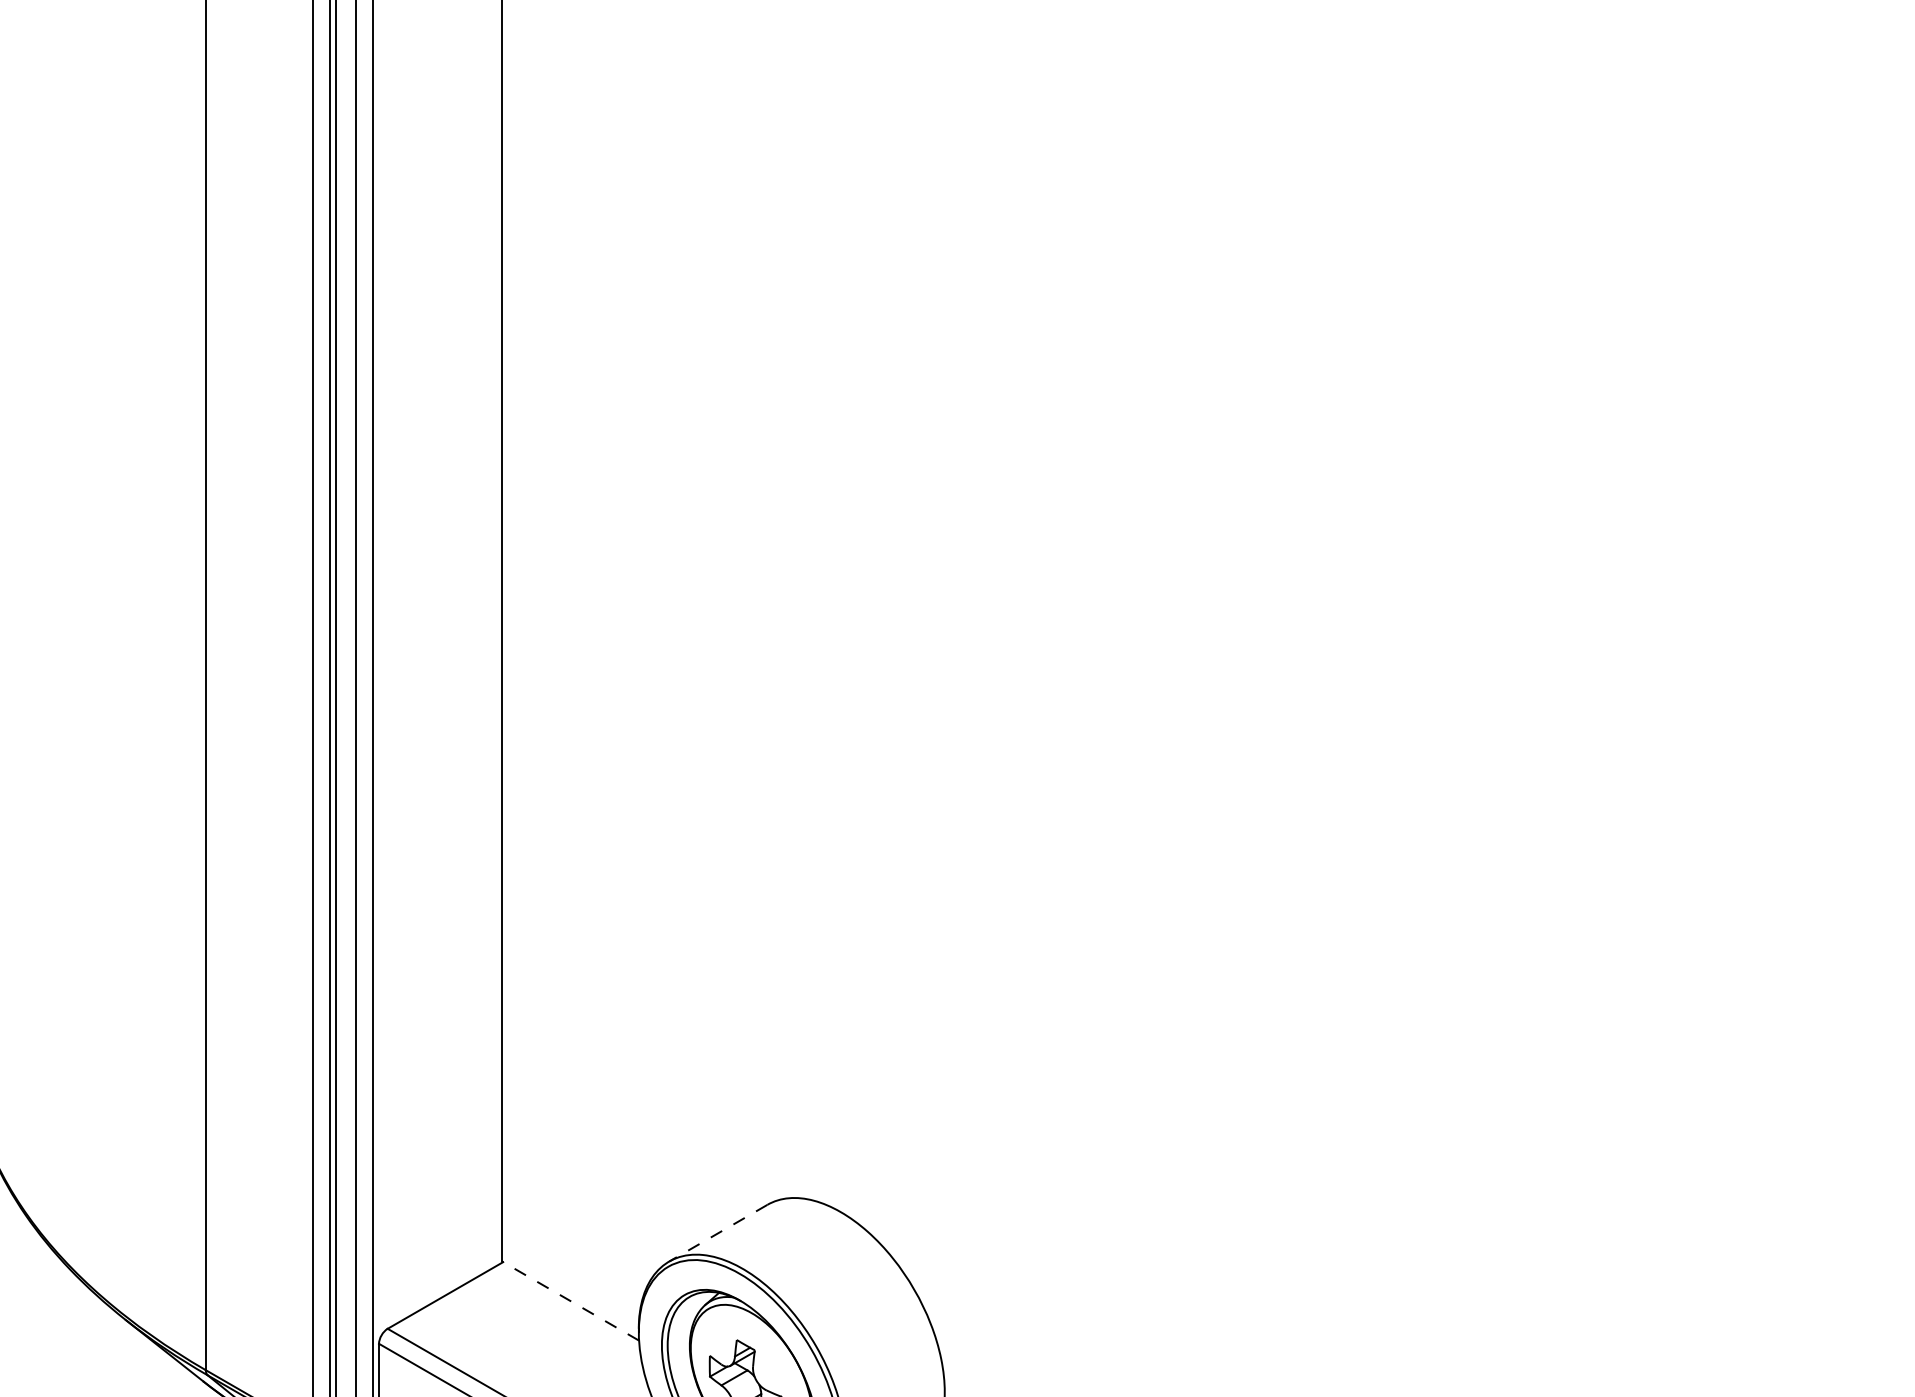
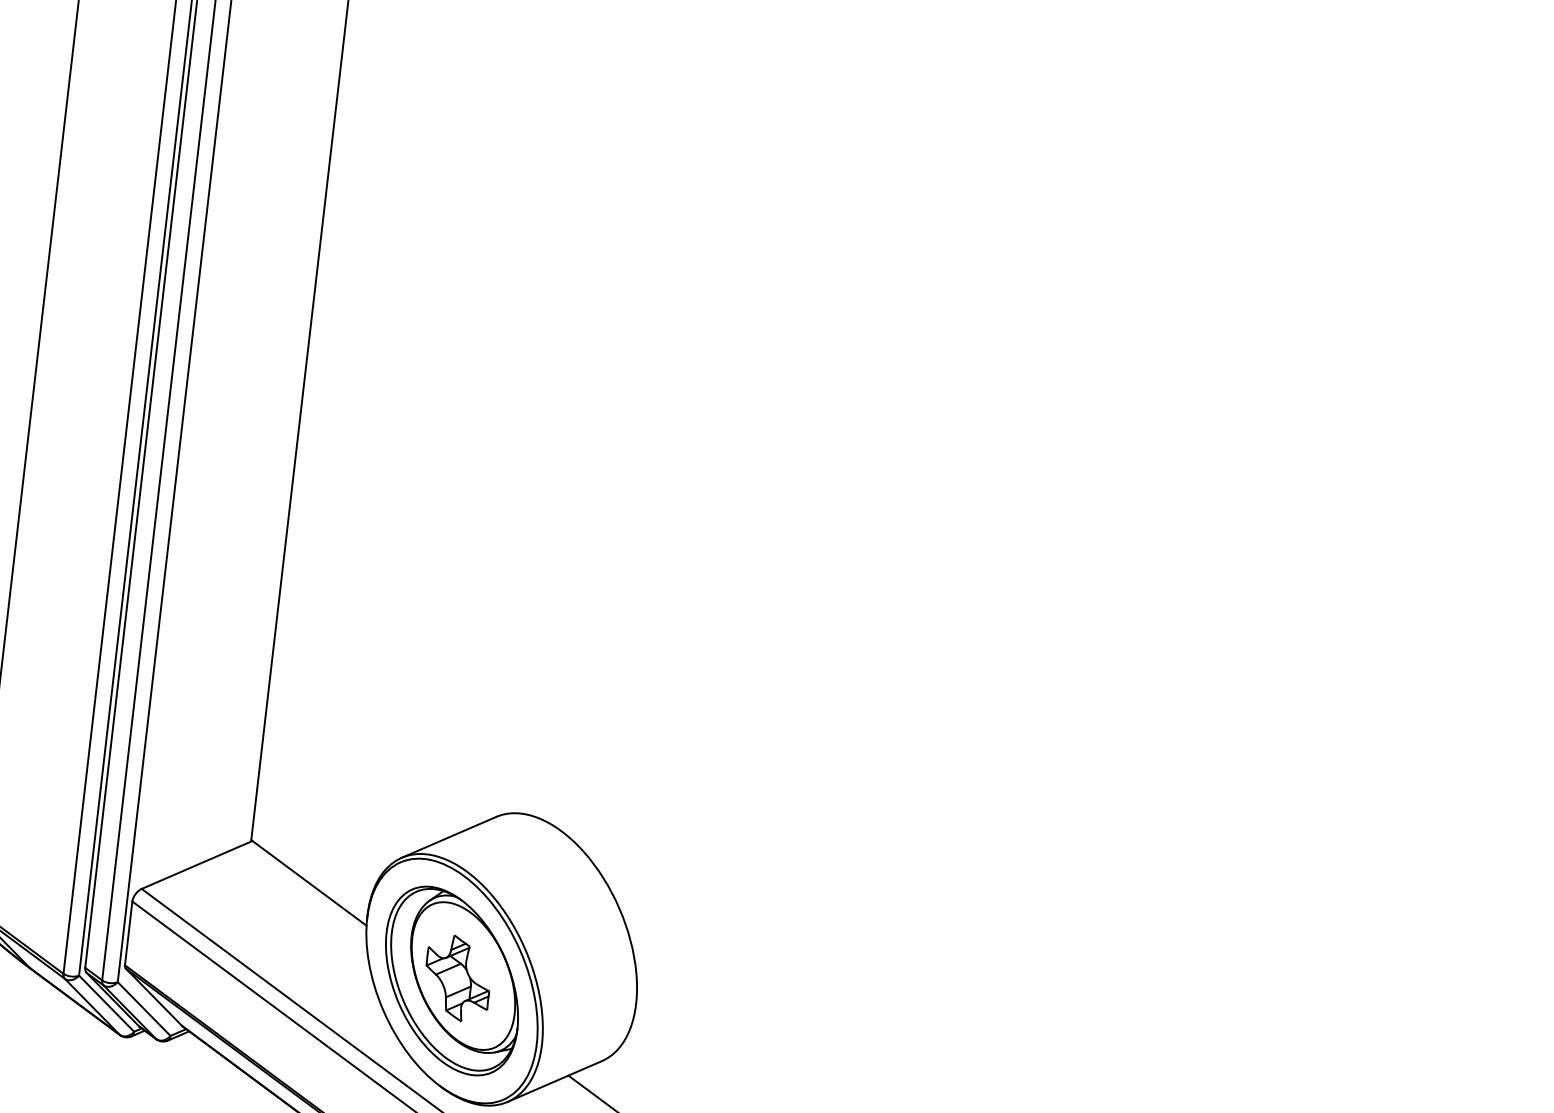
line: (718, 1233) -> (449, 837), dashed -> solid
line: (569, 1300) -> (308, 882), dashed -> solid

